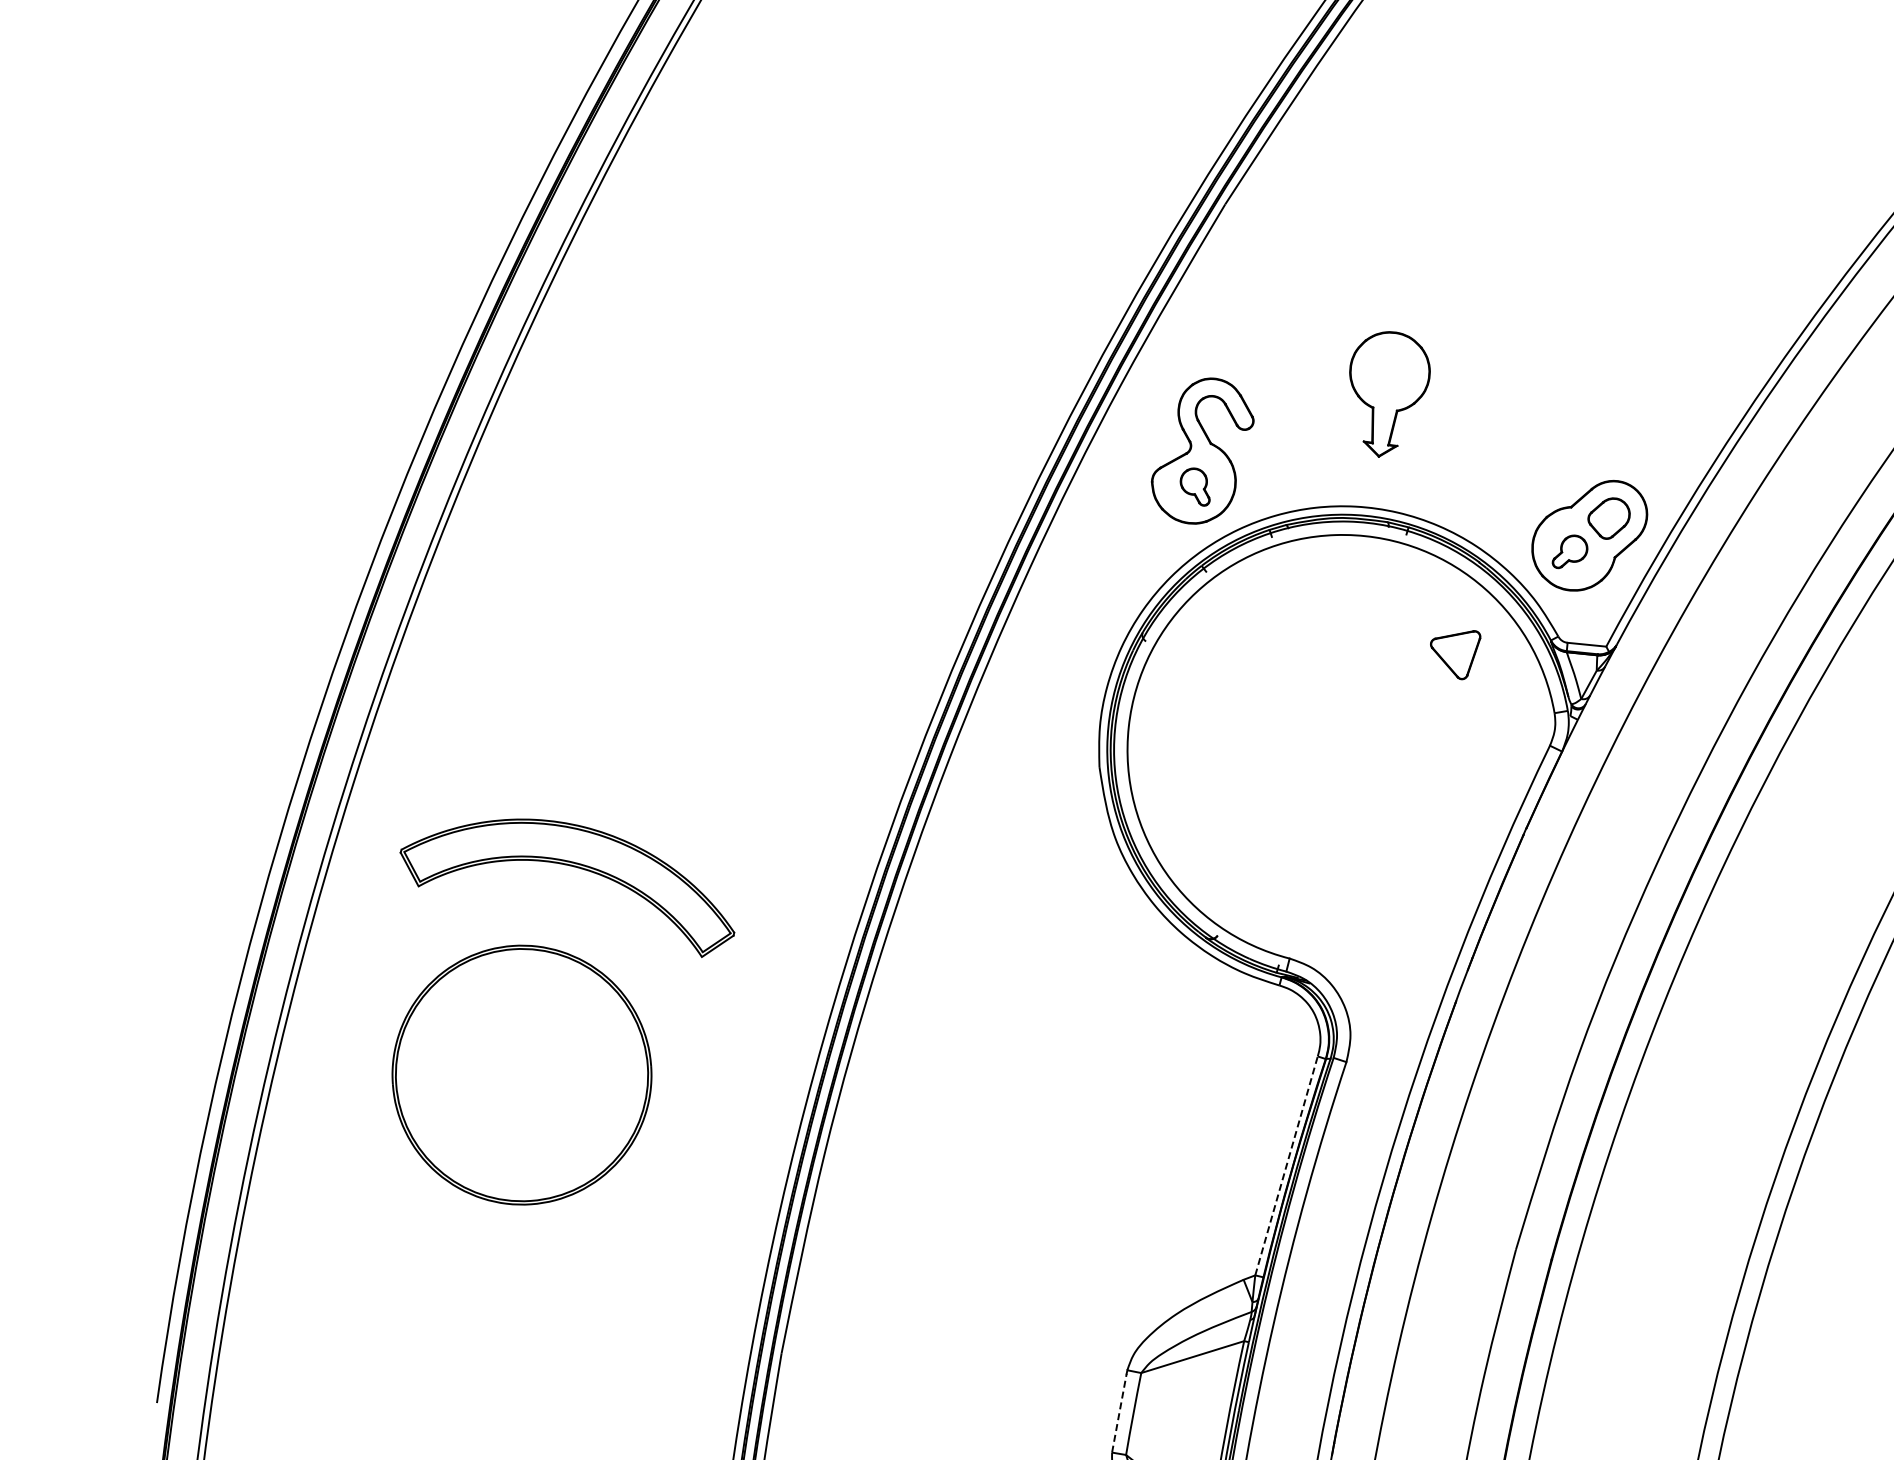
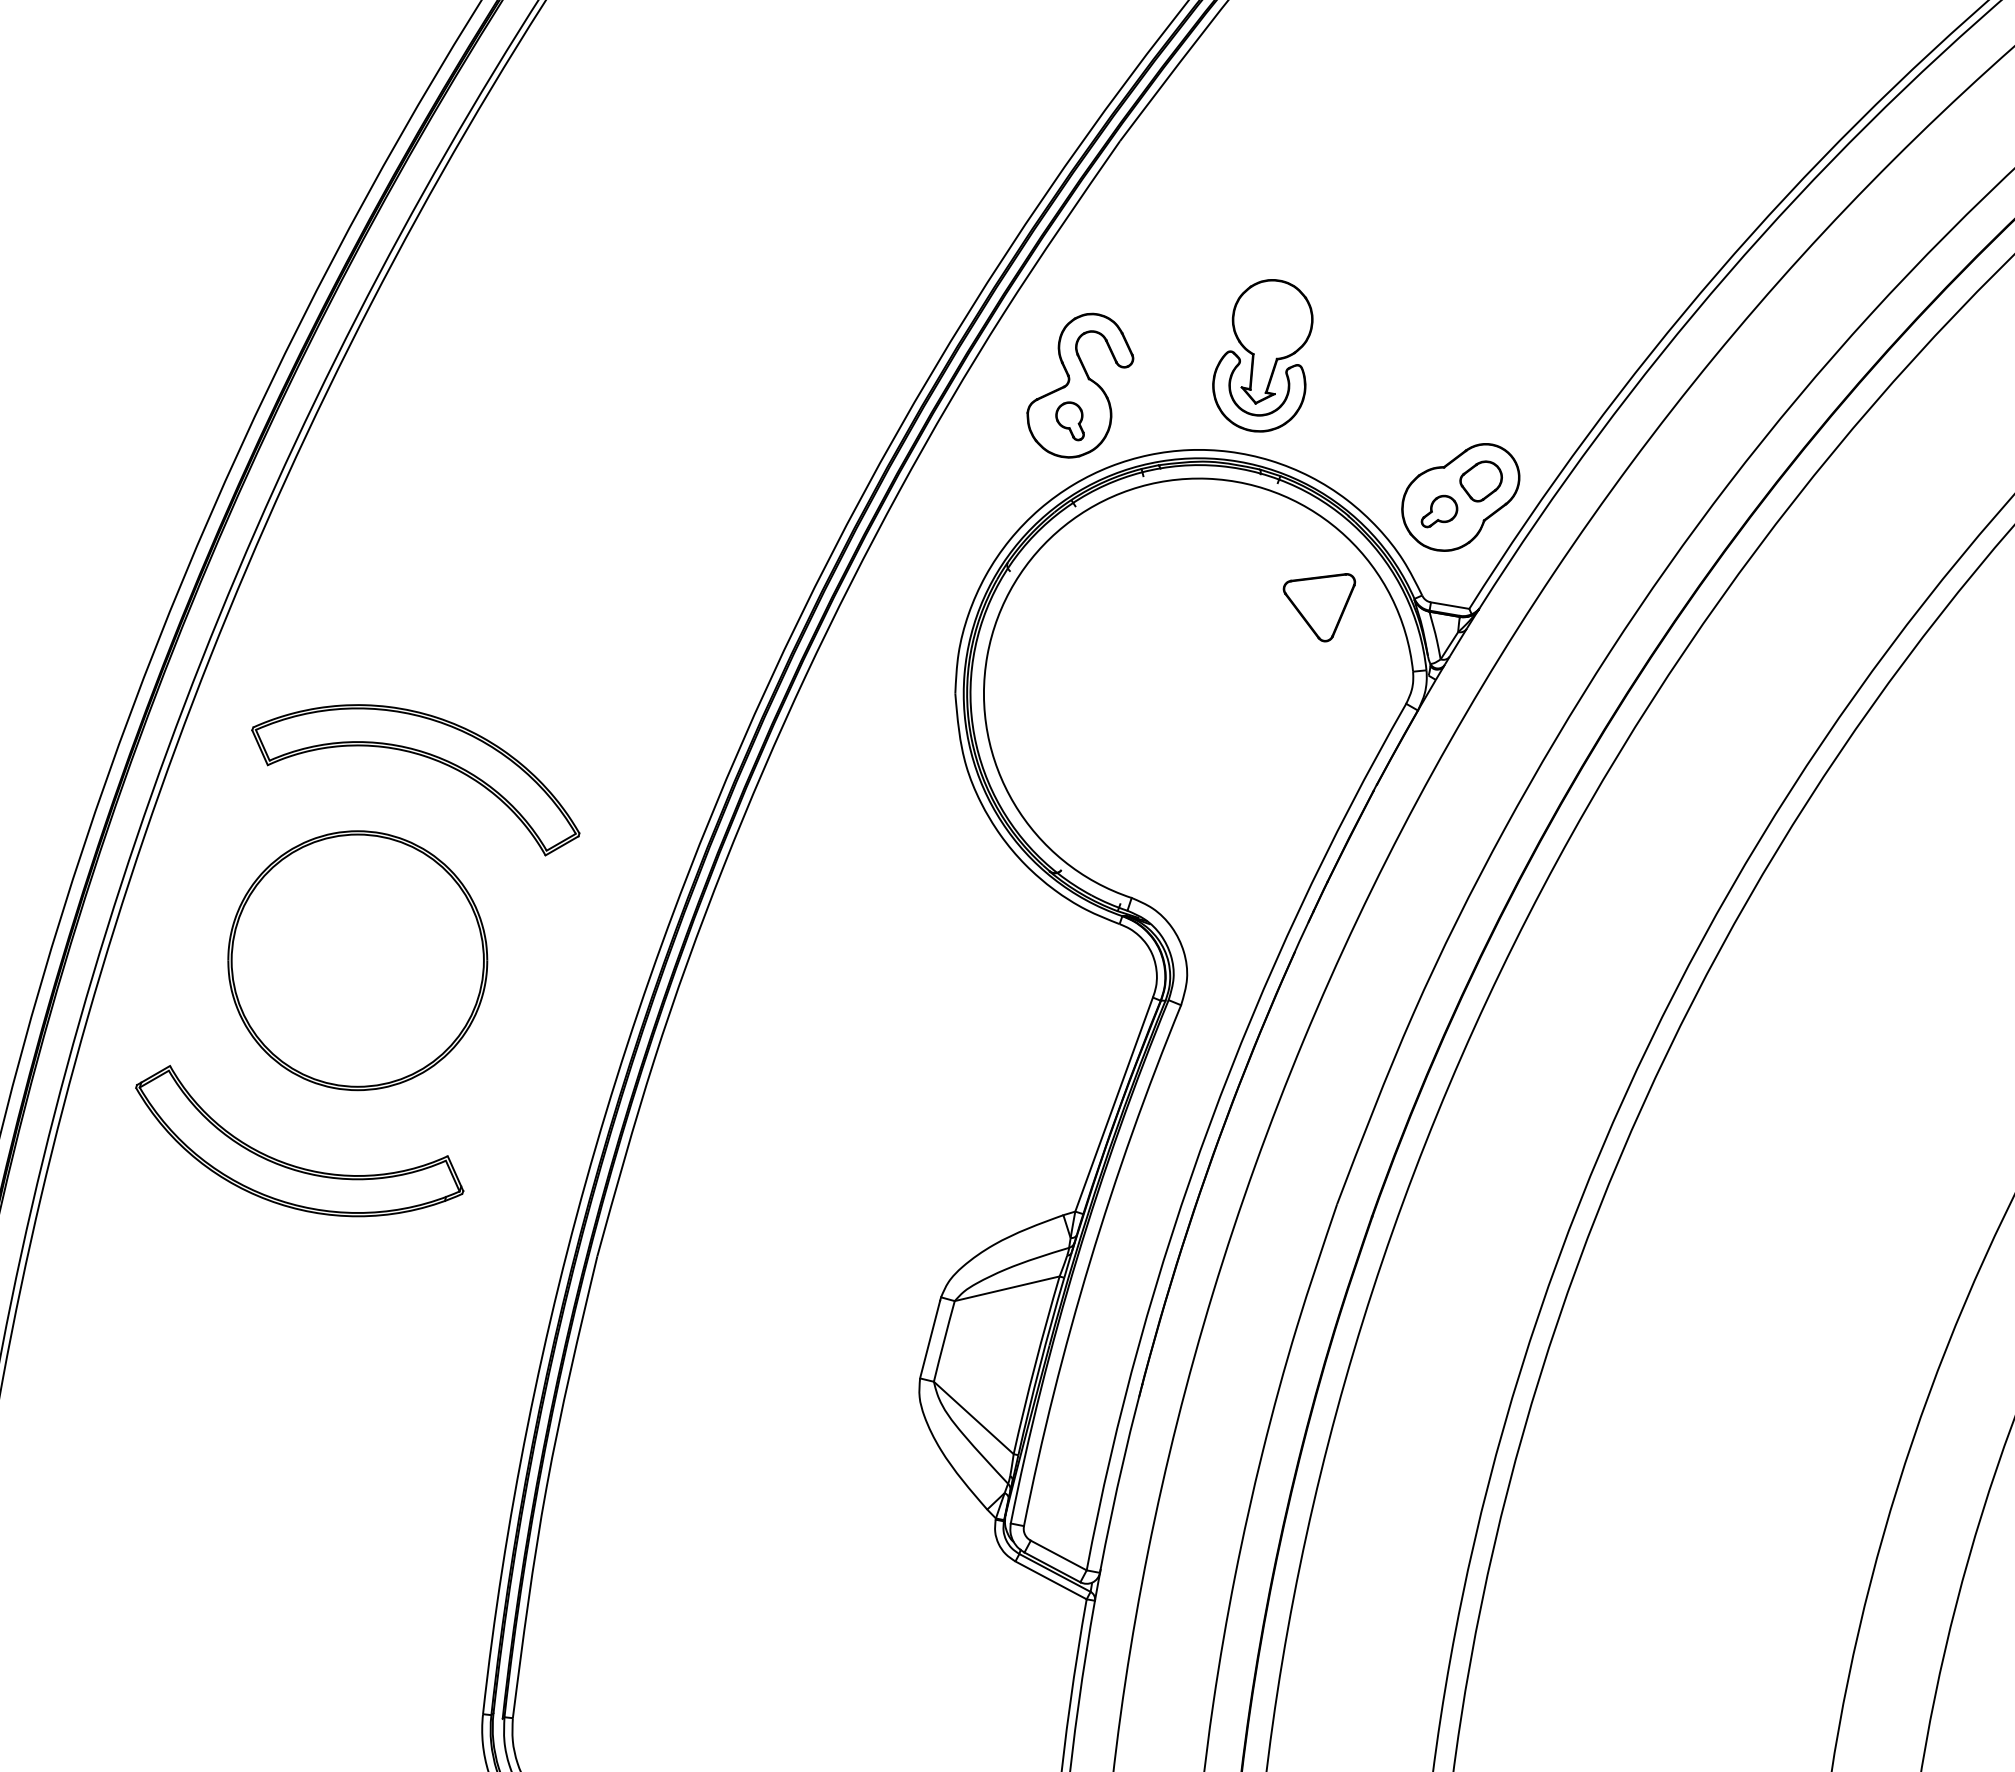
part: (1379, 466) -> (1255, 413), added
part: (1456, 655) -> (1319, 607), size x1.43
line: (1286, 1165) -> (1114, 1104), dashed -> solid
part: (471, 1282) -> (292, 1164), added
line: (1119, 1413) -> (930, 1339), dashed -> solid

